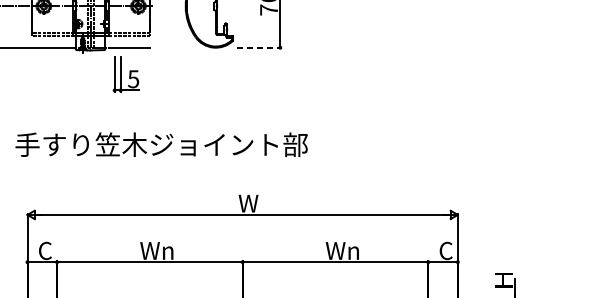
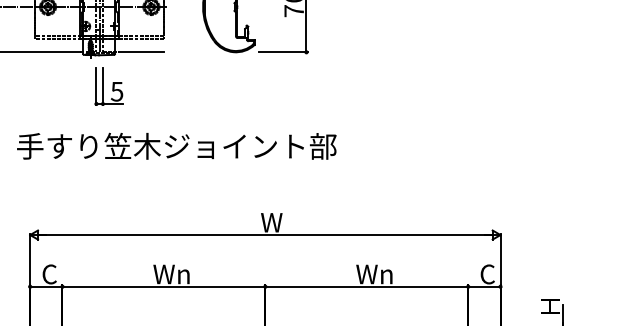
line: (259, 47) -> (283, 52), dashed -> solid
part: (125, 74) -> (108, 86), moved
text: (161, 143) -> (176, 145), moved

